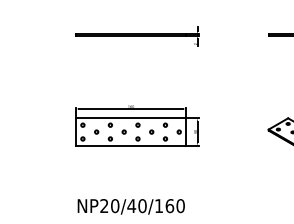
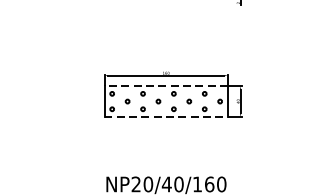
line: (130, 118) -> (165, 86), solid -> dashed
line: (131, 145) -> (166, 116), solid -> dashed

